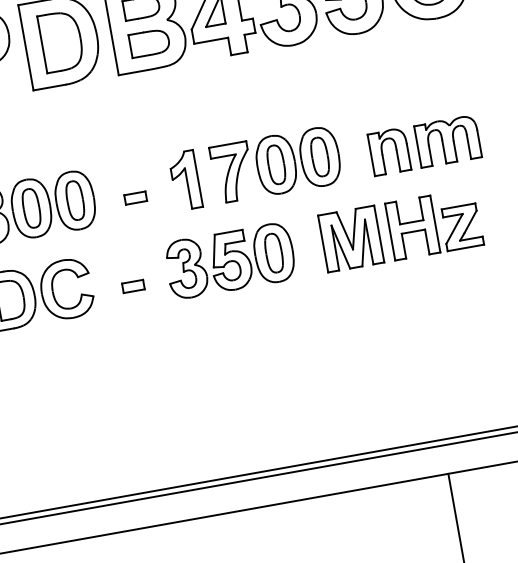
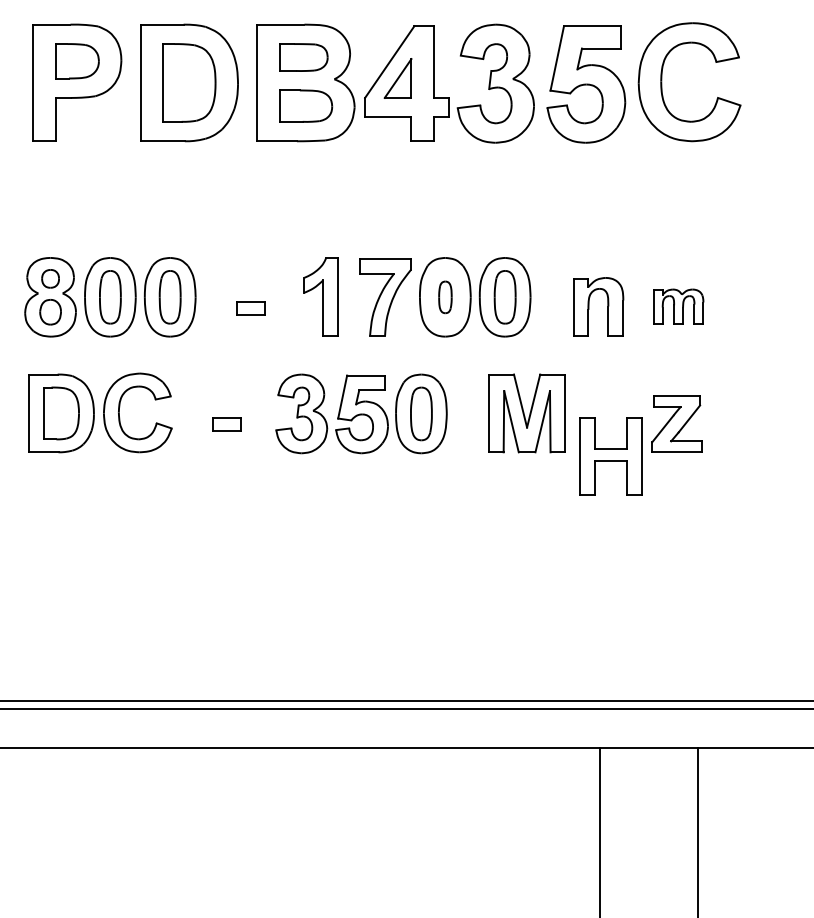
part: (447, 141) -> (678, 306), size x0.6
part: (276, 164) -> (445, 297), size x0.6
part: (412, 228) -> (610, 456), moved

